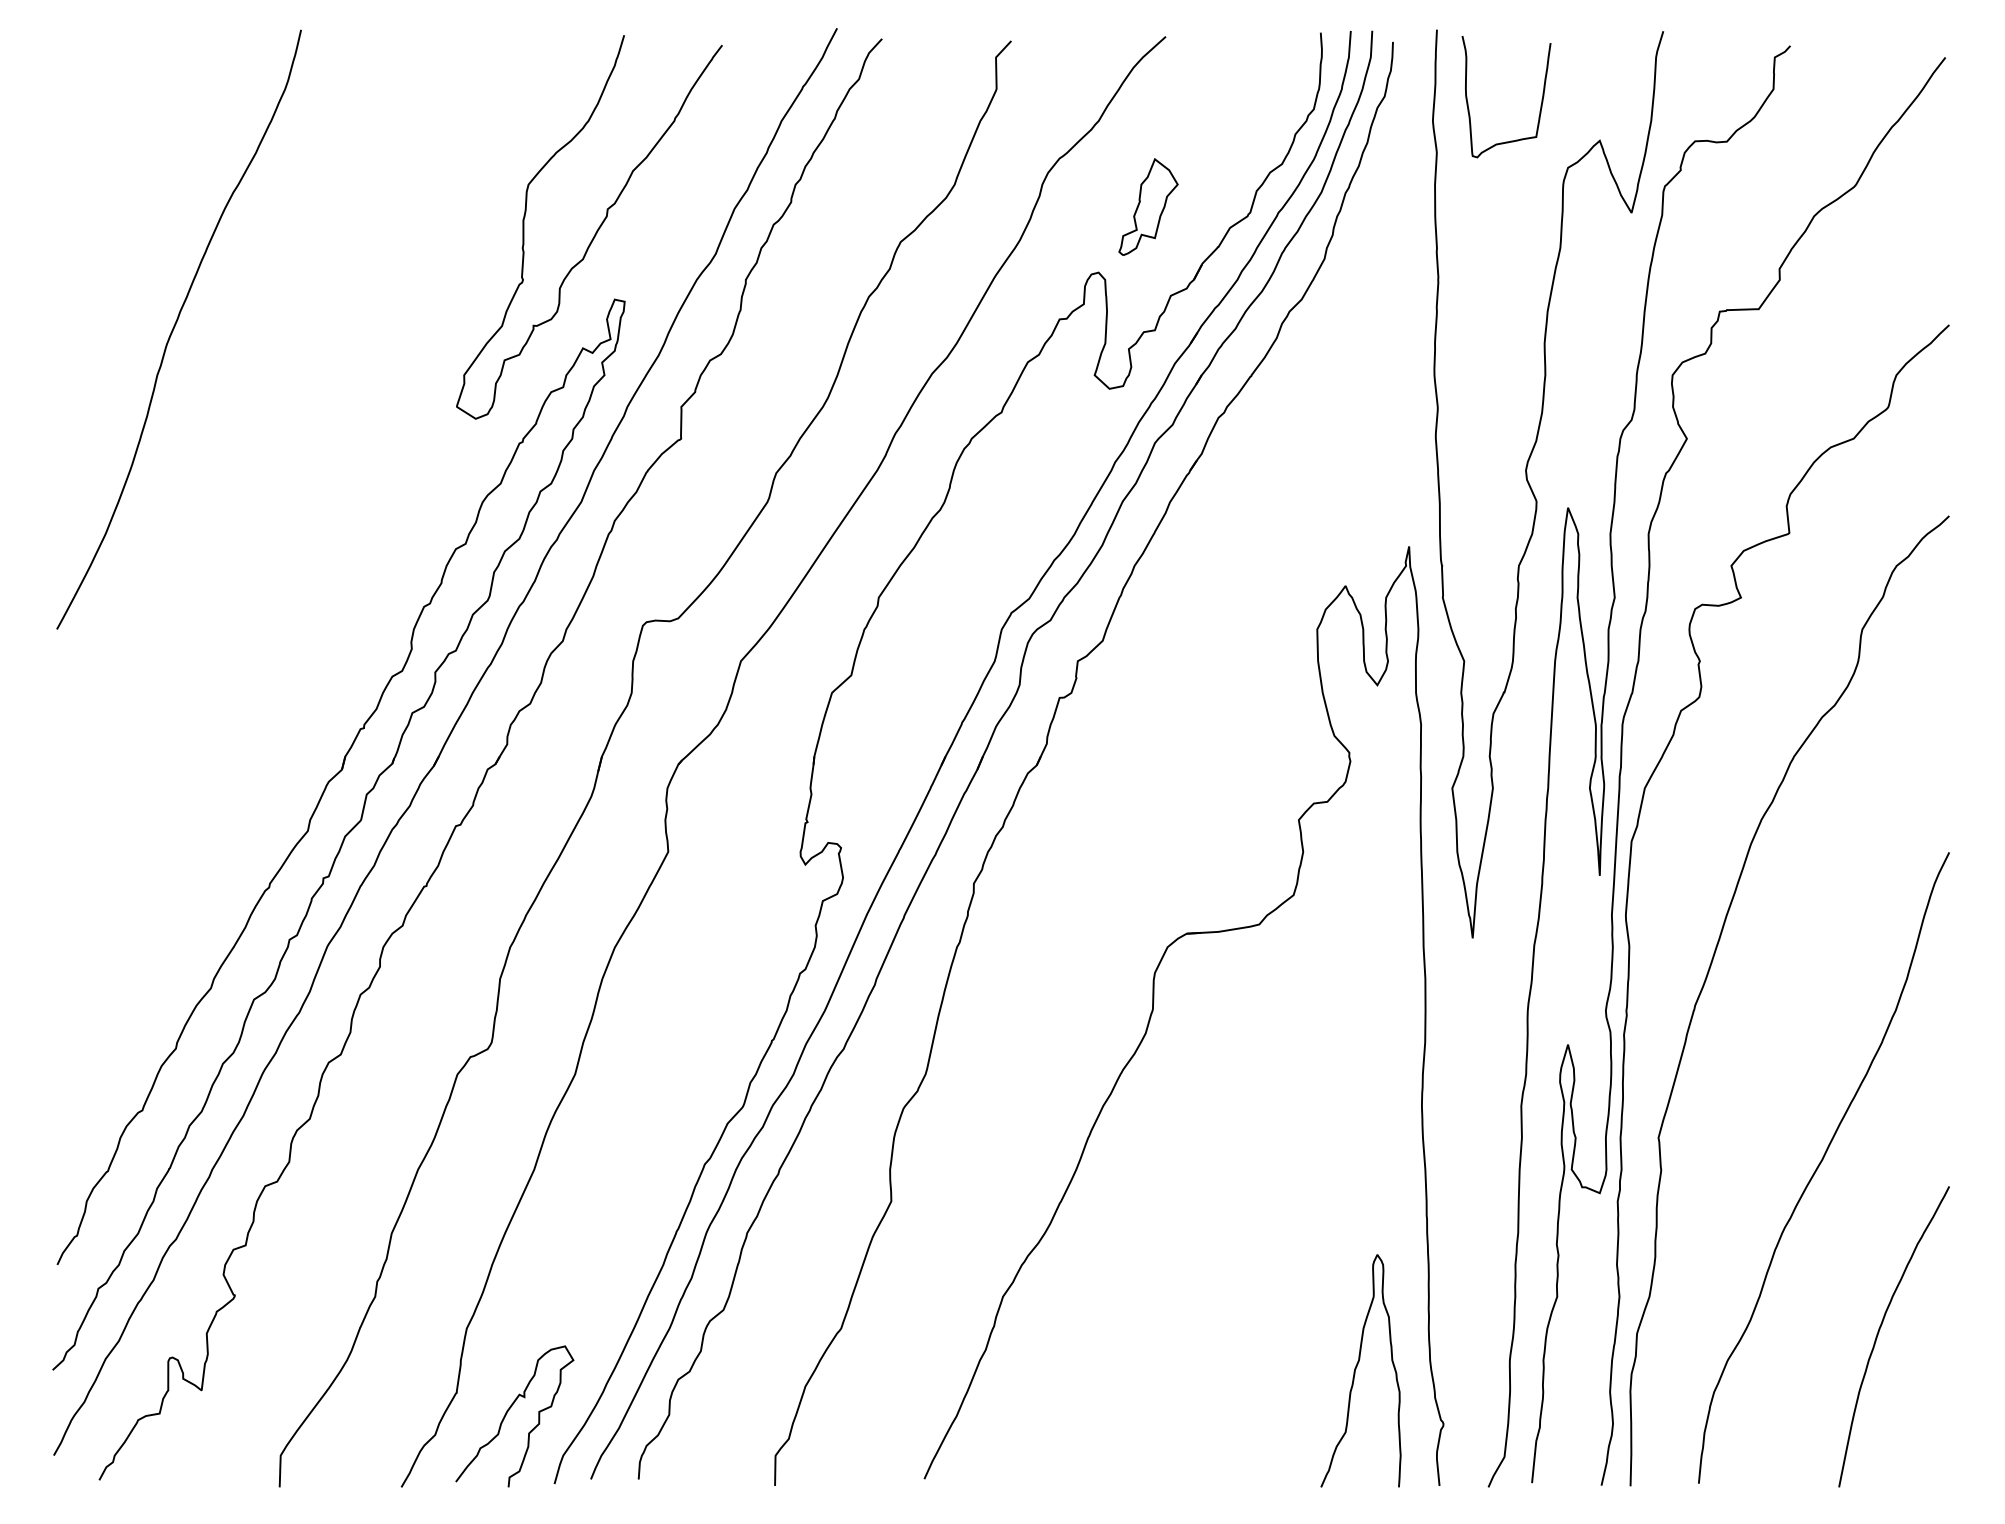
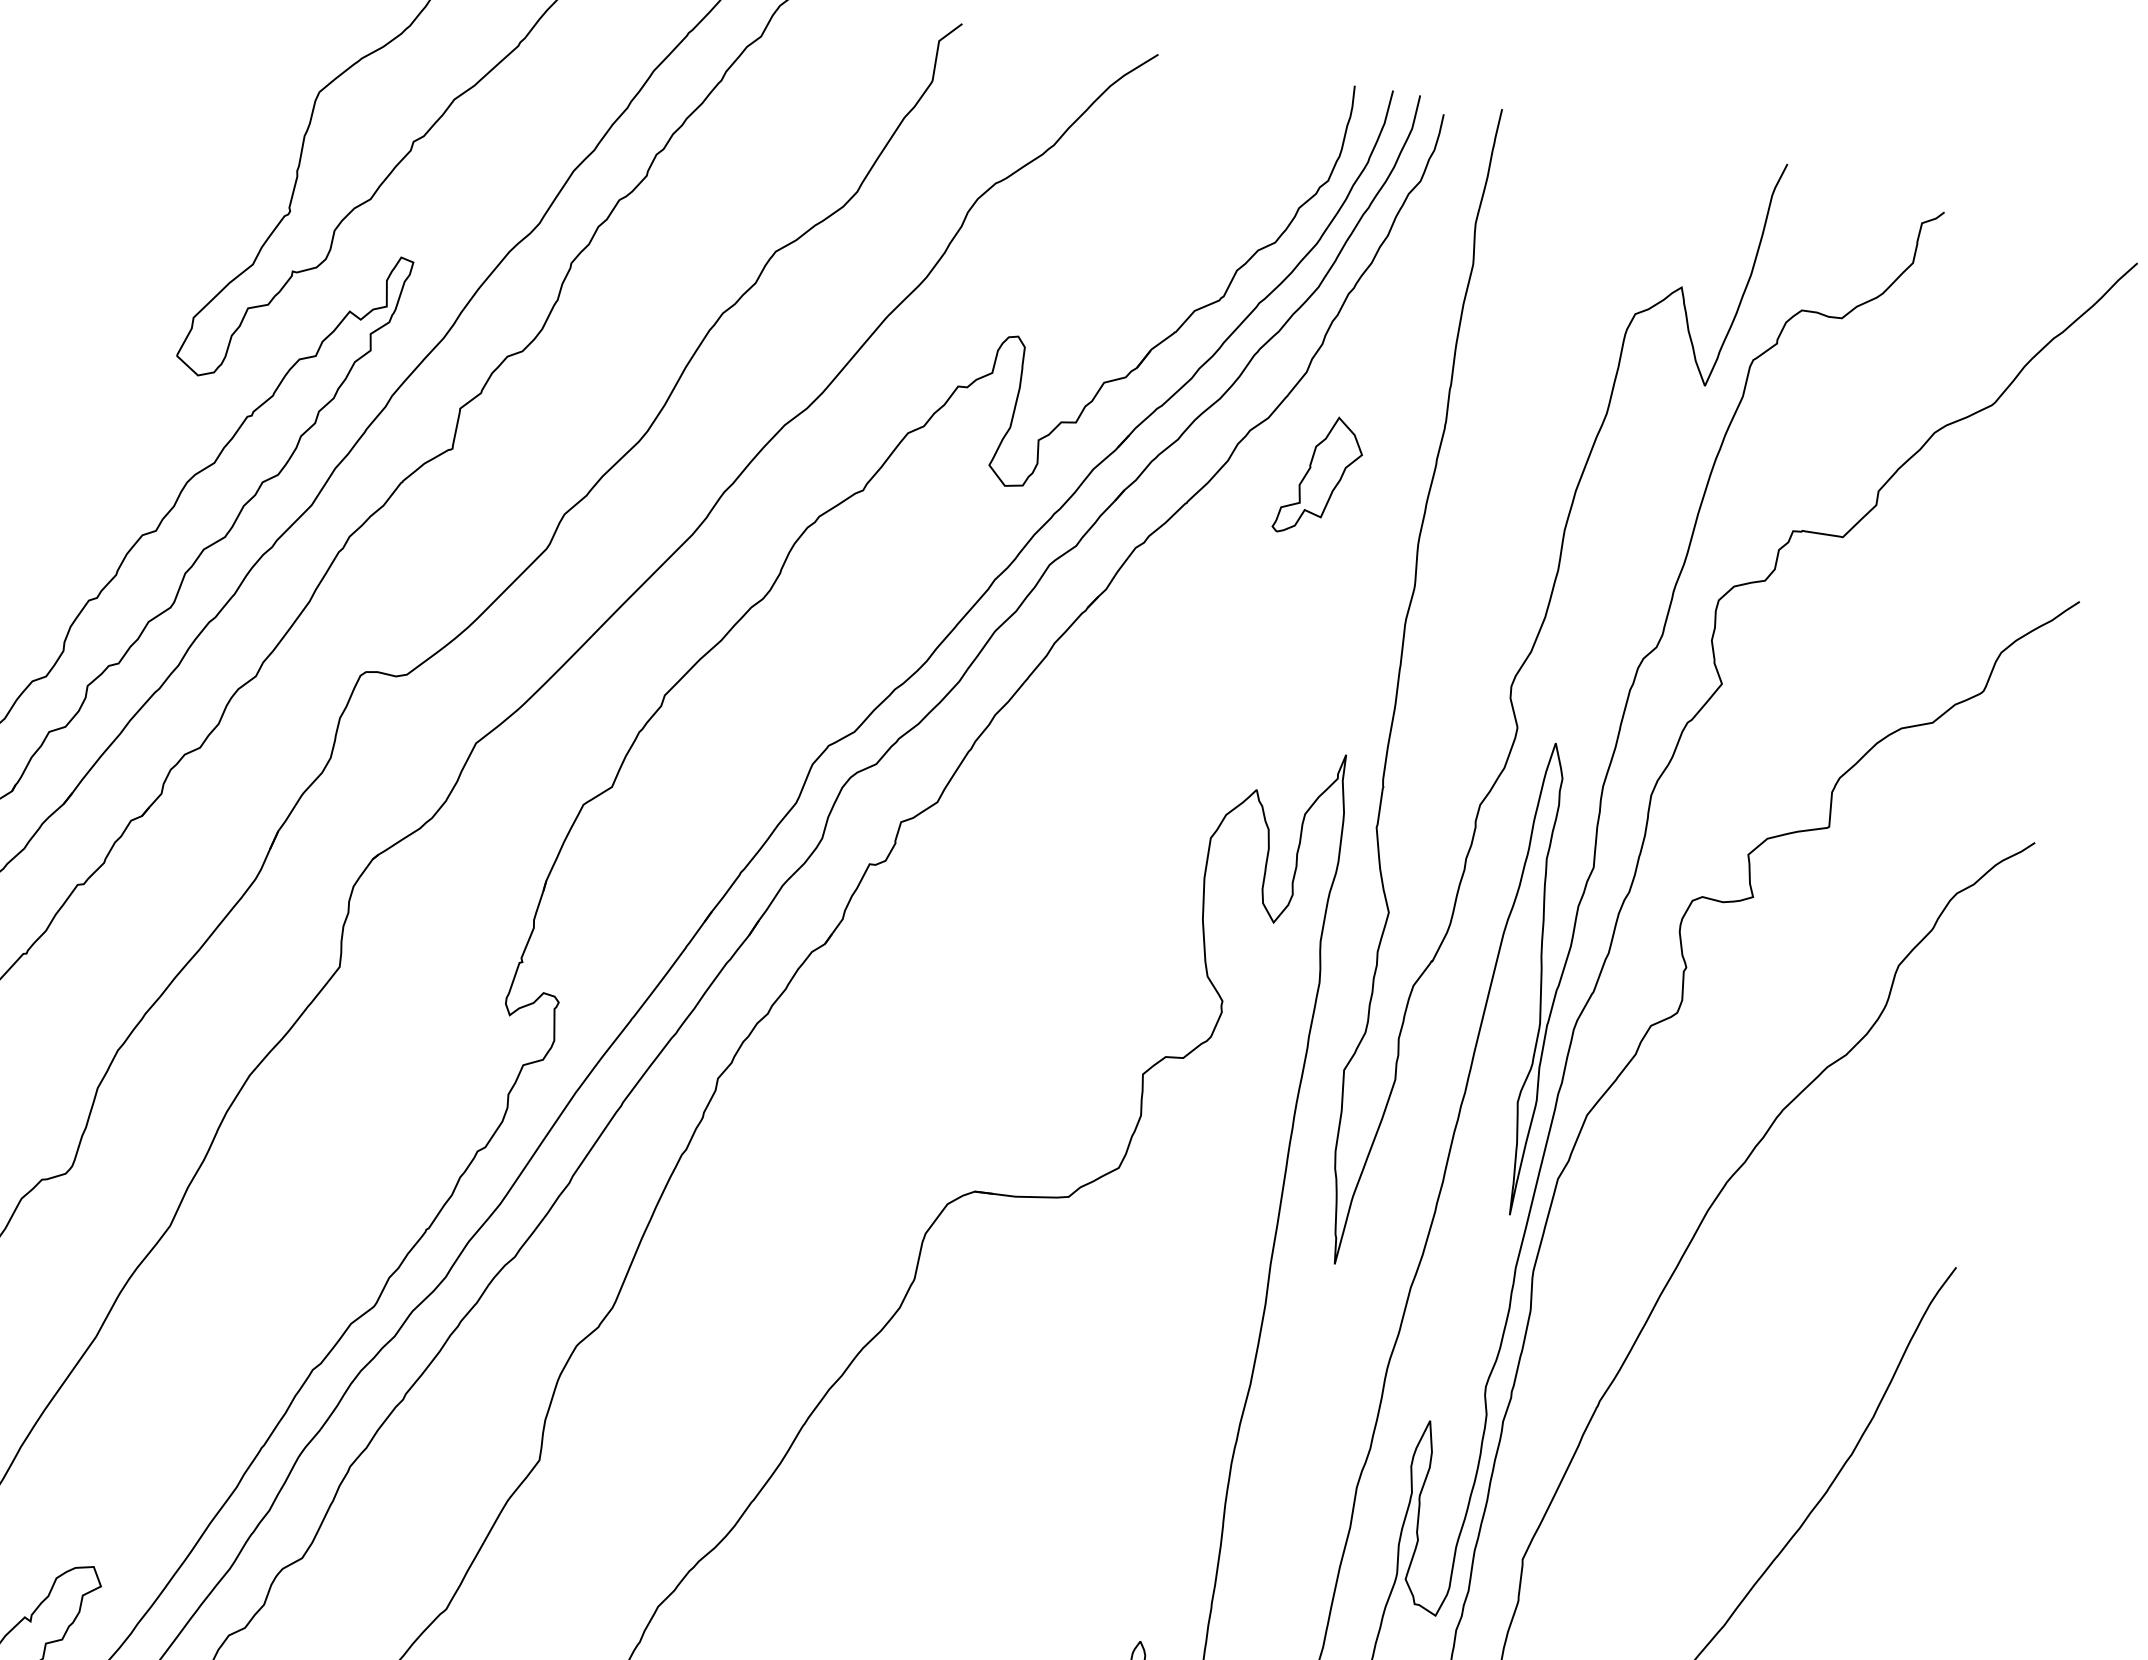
curve: (1540, 105) -> (1615, 229), removed
part: (1148, 206) -> (1320, 475), moved

